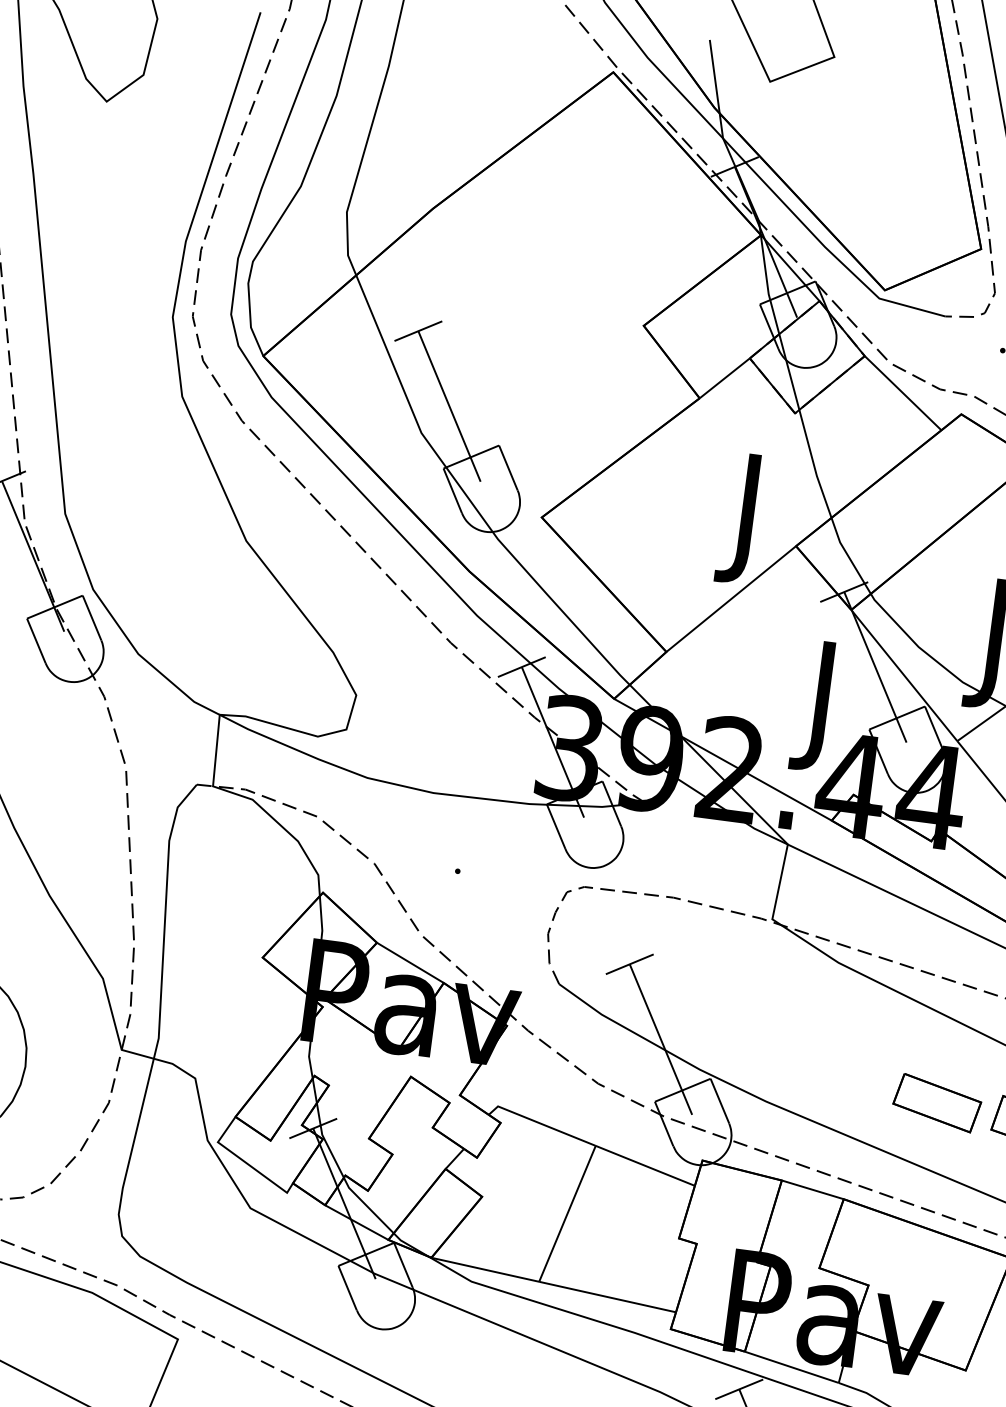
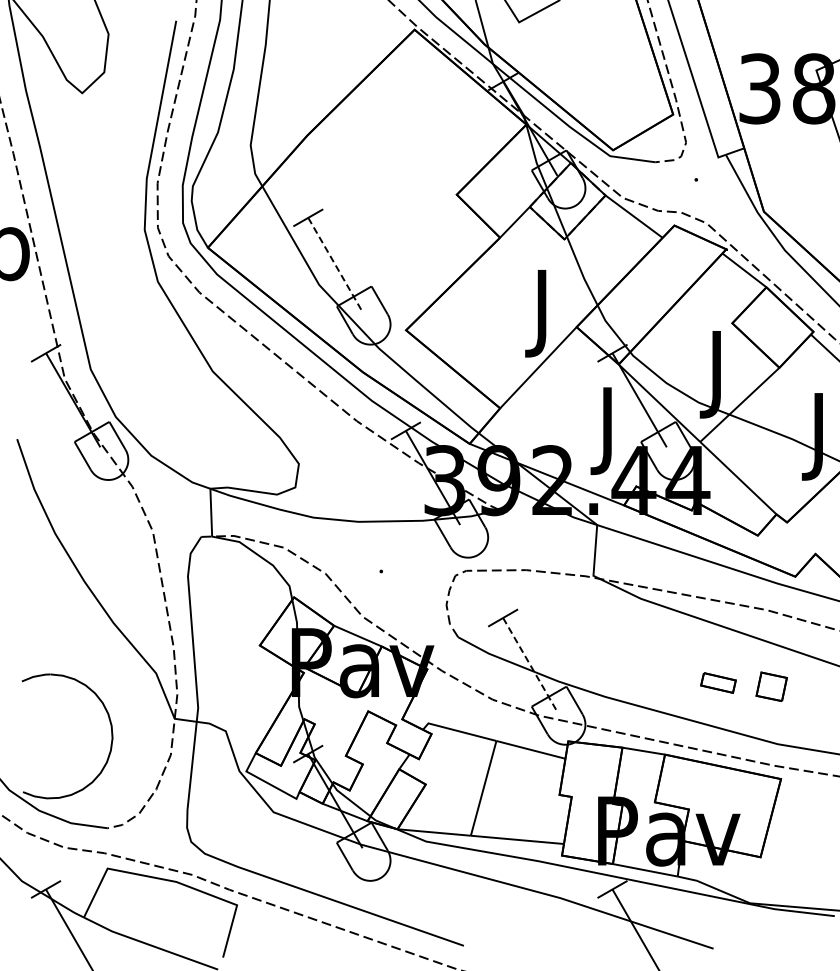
line: (449, 407) -> (335, 265), solid -> dashed
line: (661, 1040) -> (530, 665), solid -> dashed
part: (937, 1102) -> (718, 682), size x0.6

